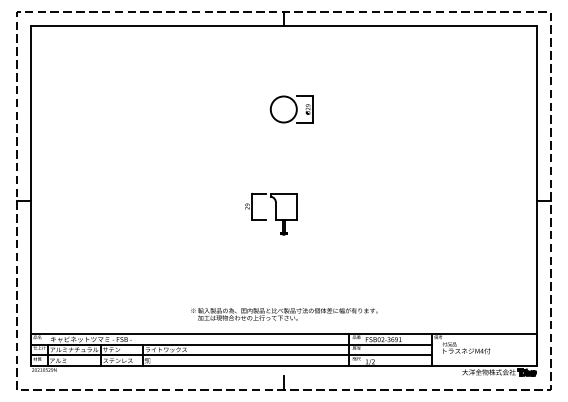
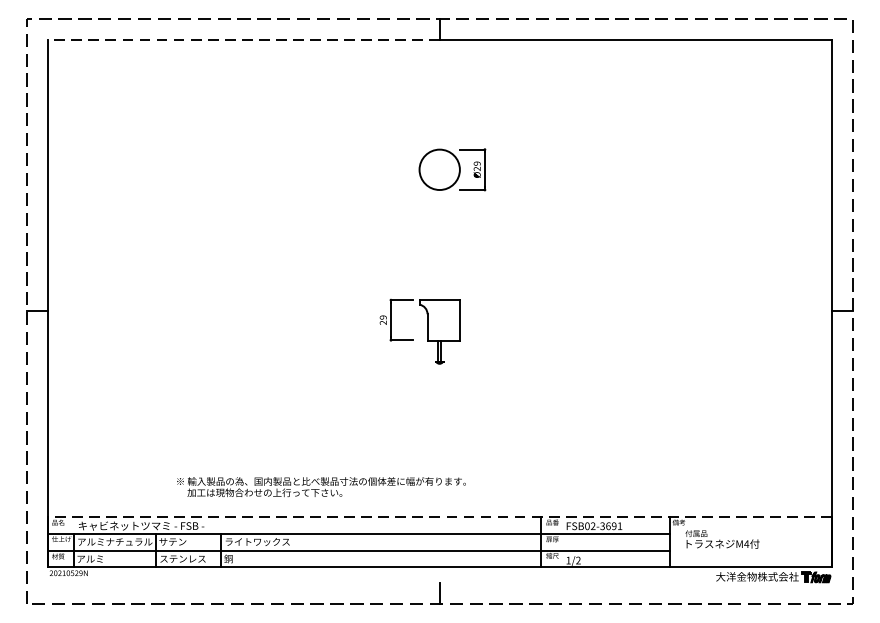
line: (157, 26) -> (244, 41), solid -> dashed
text: (284, 314) -> (321, 487), moved
line: (283, 333) -> (439, 516), solid -> dashed

